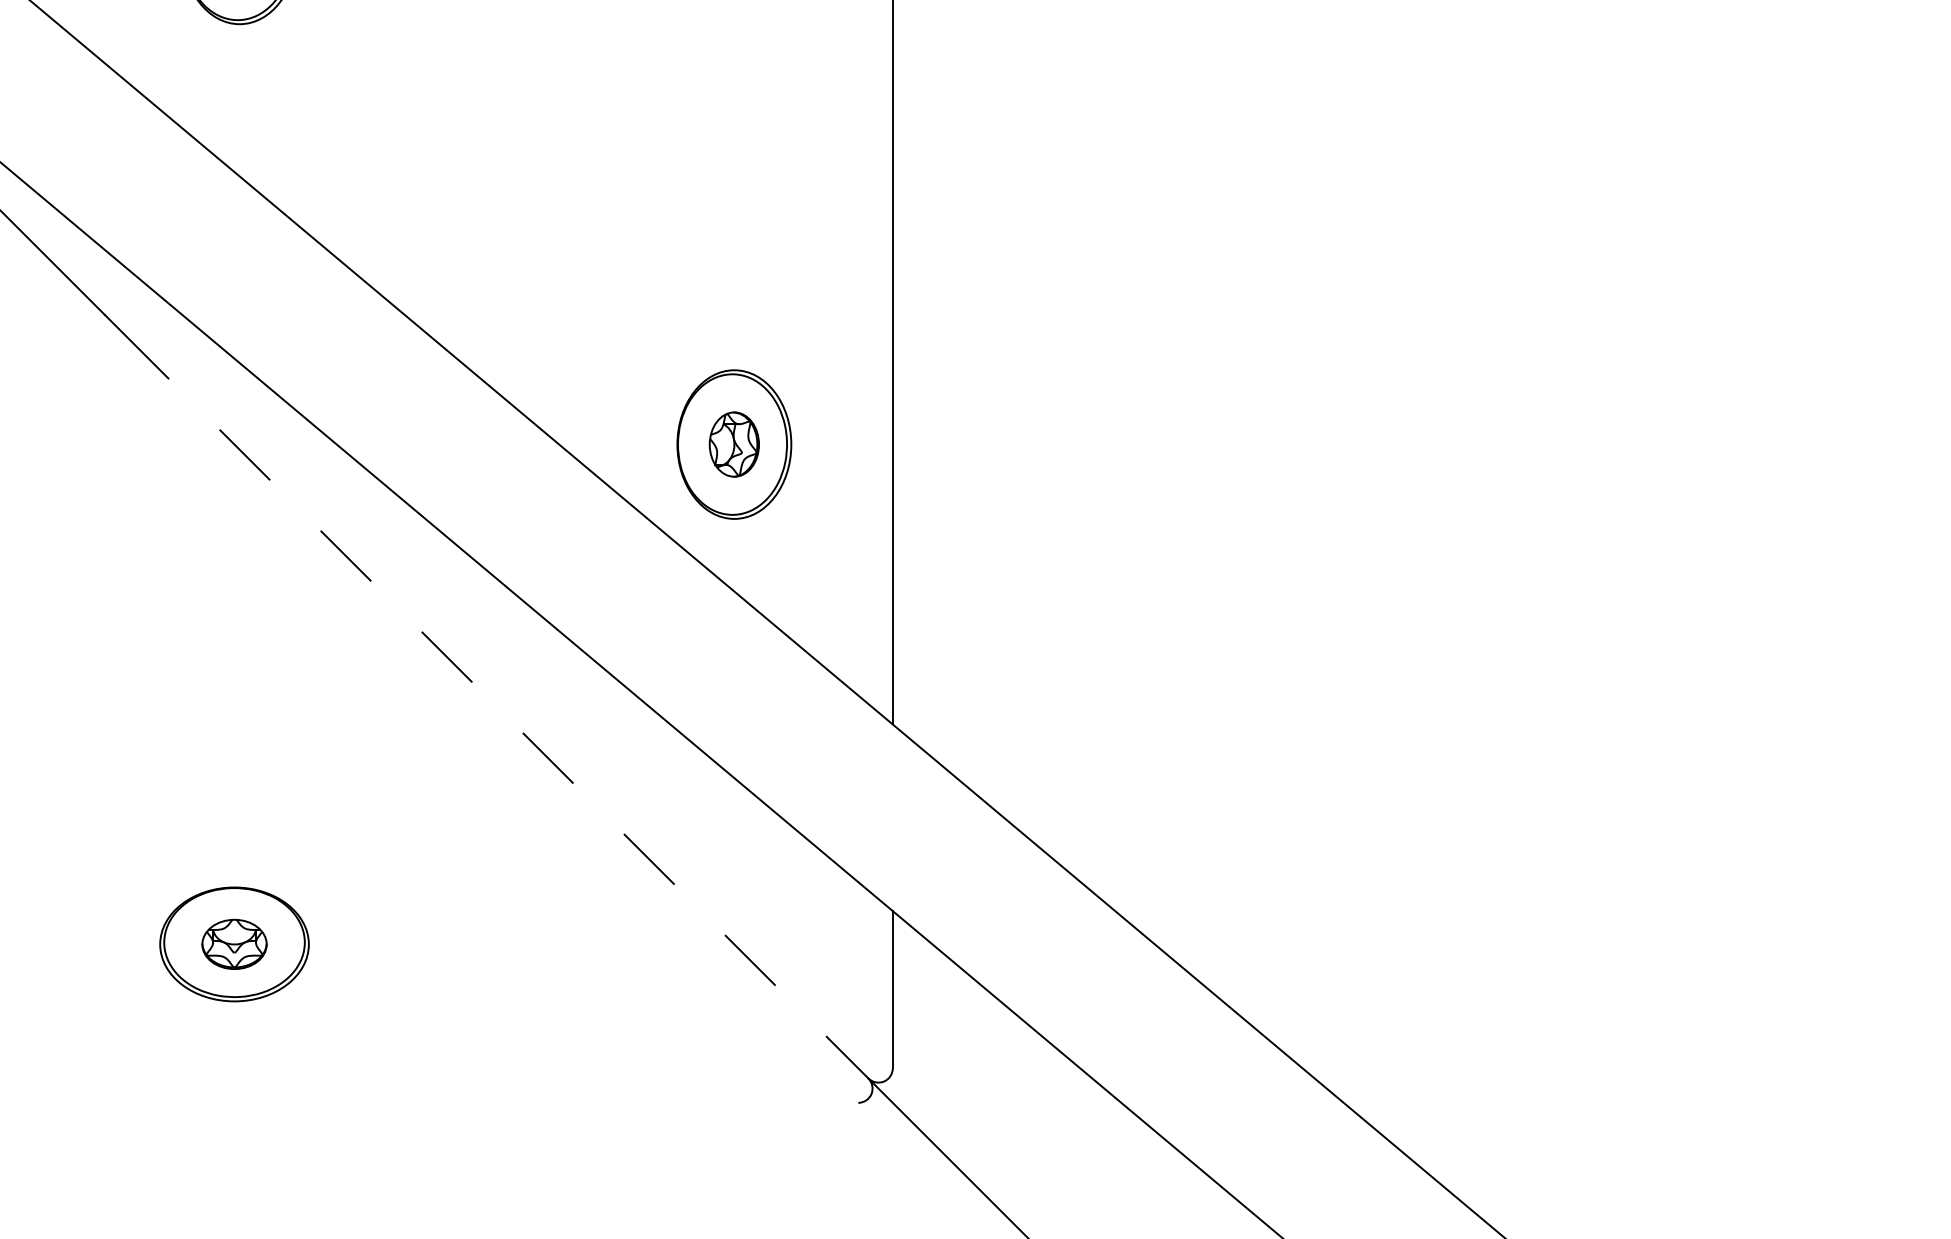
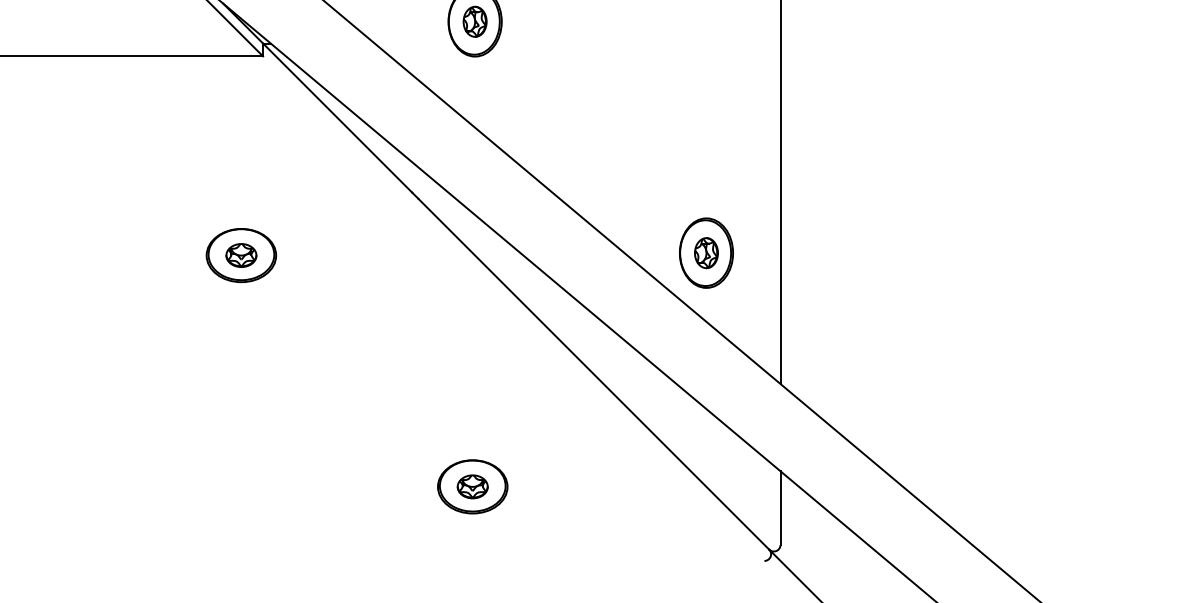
line: (492, 704) -> (593, 374), dashed -> solid

